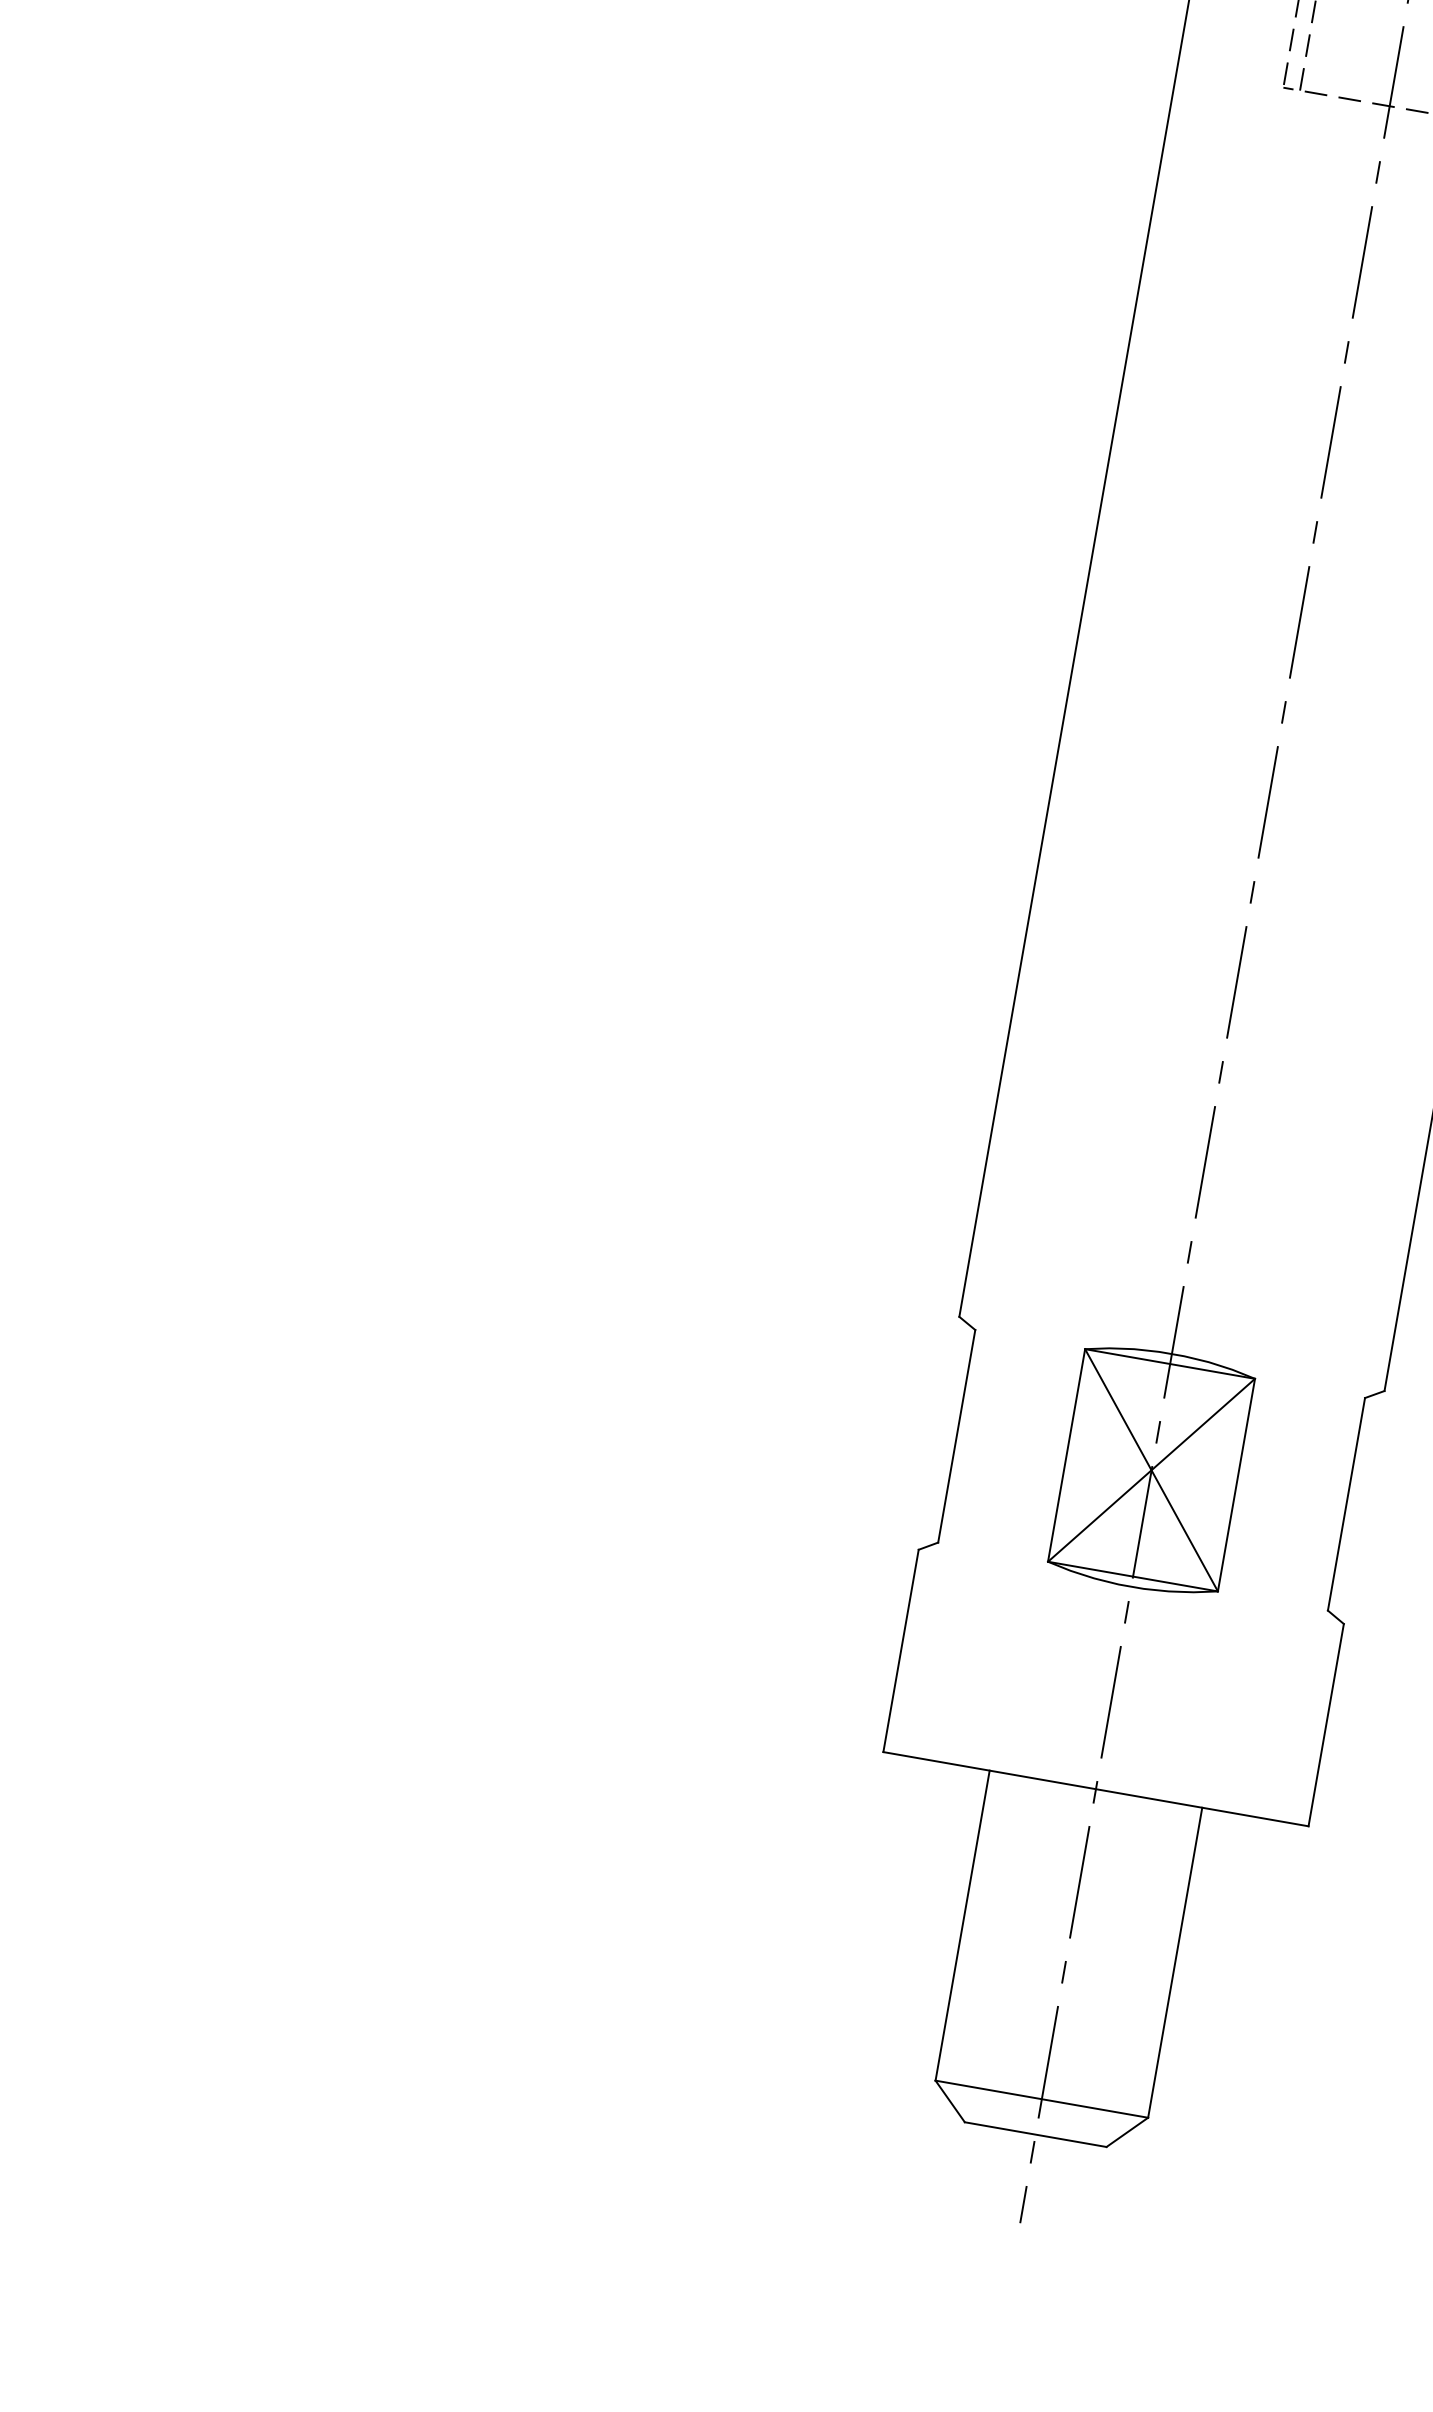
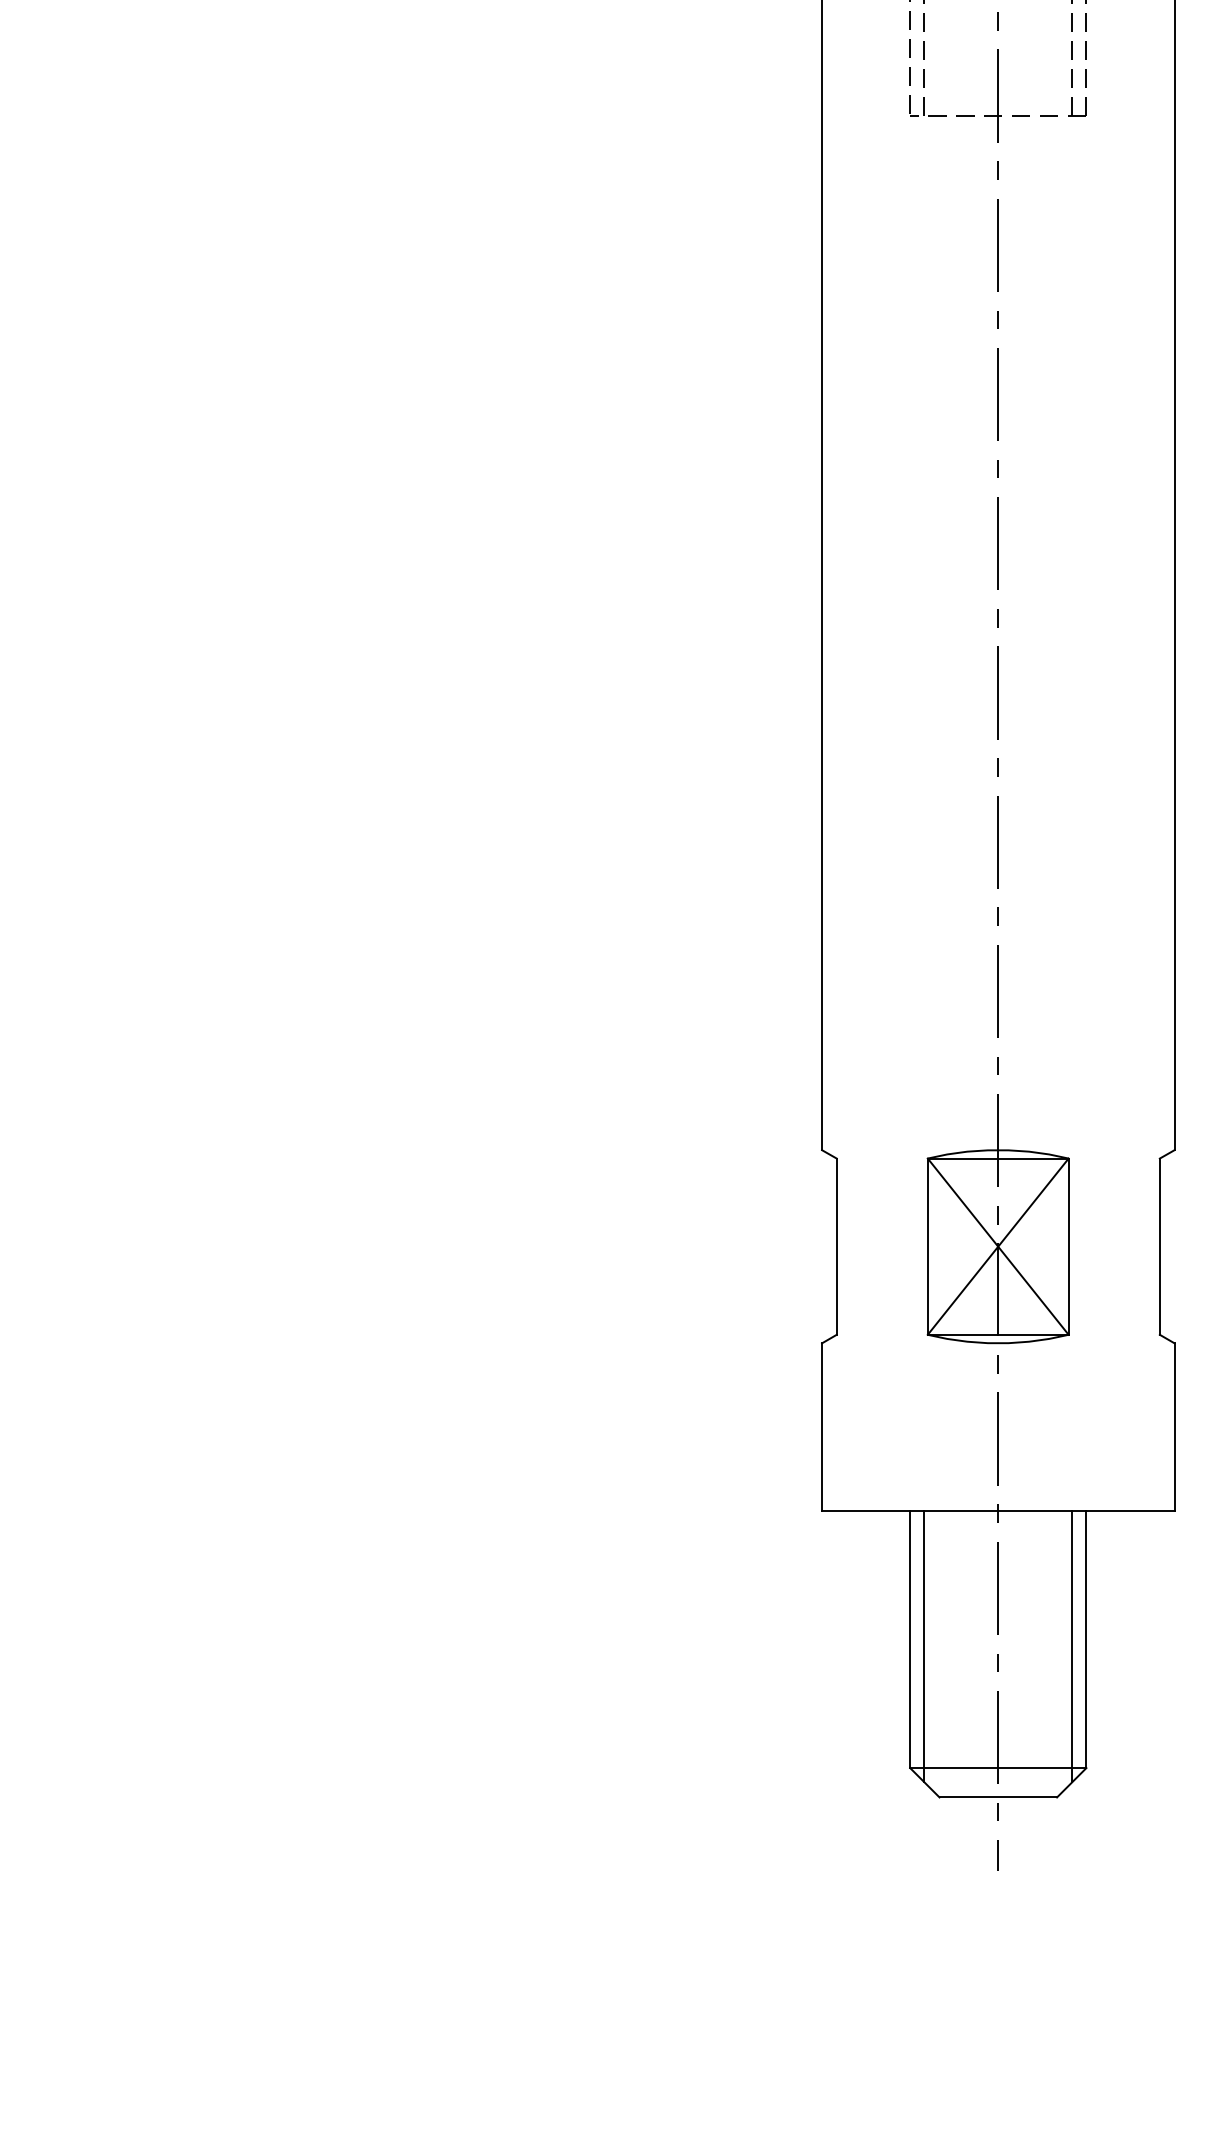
line: (977, 1936) -> (923, 1646), added
line: (1156, 1968) -> (1072, 1646), added

